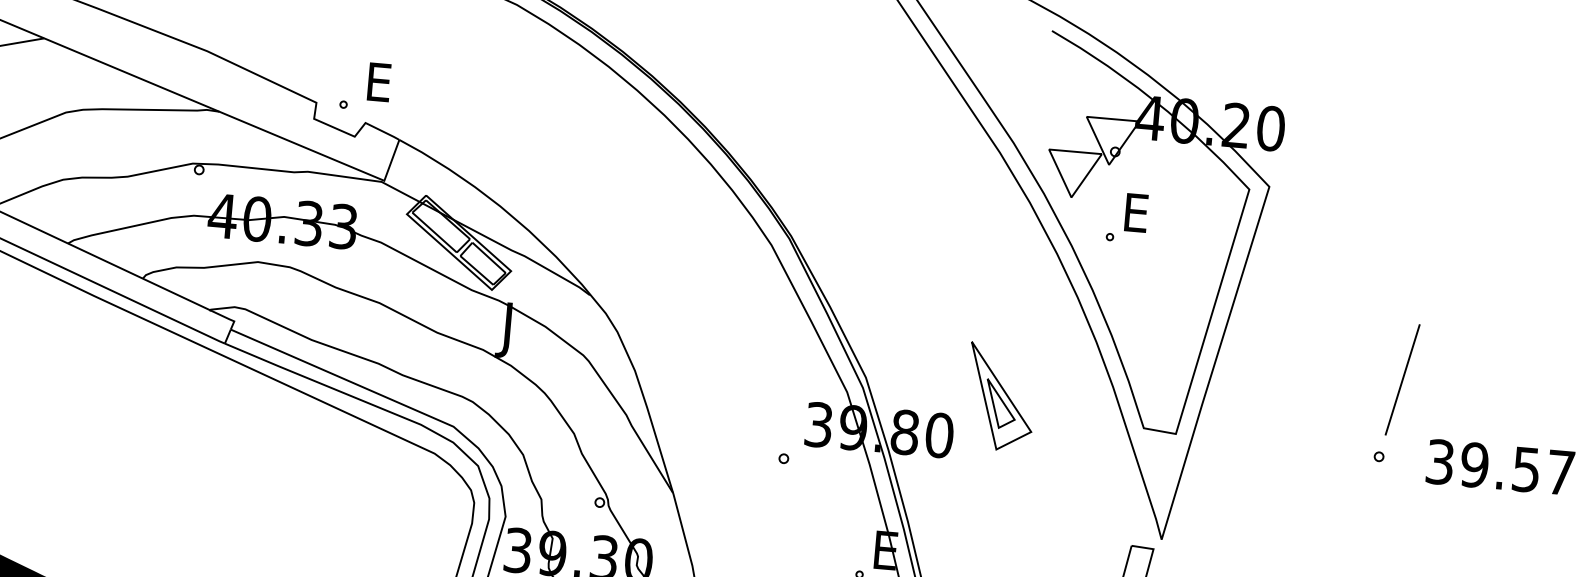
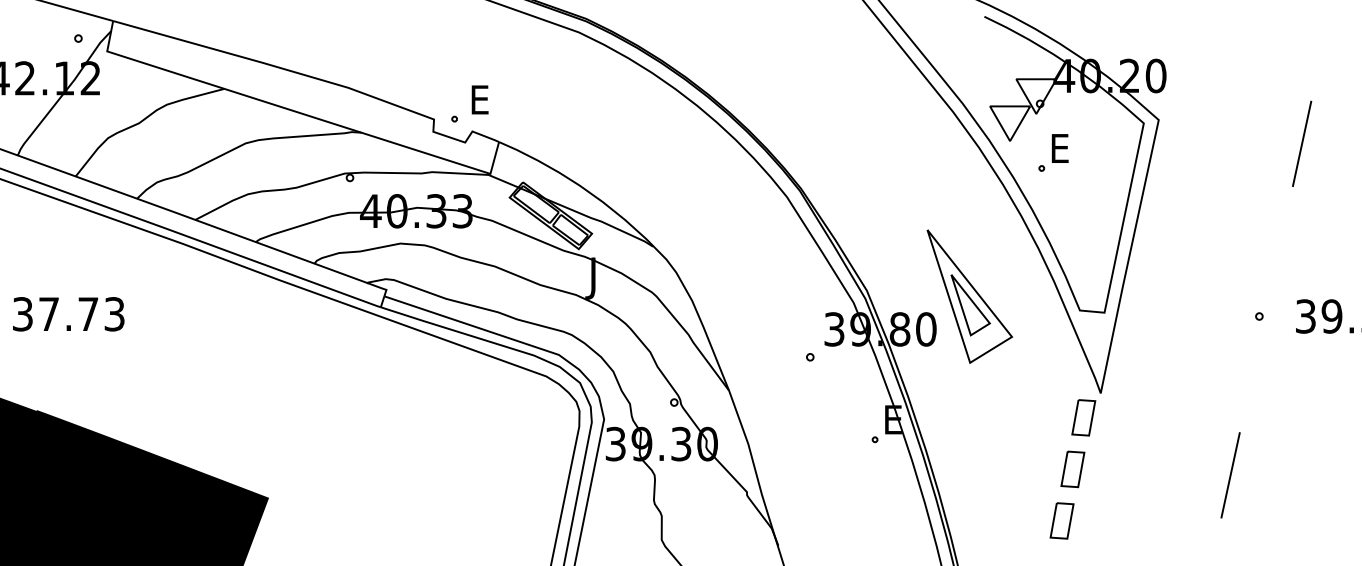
line: (1403, 379) -> (1302, 143), moved
part: (1000, 397) -> (969, 296), size x1.67

